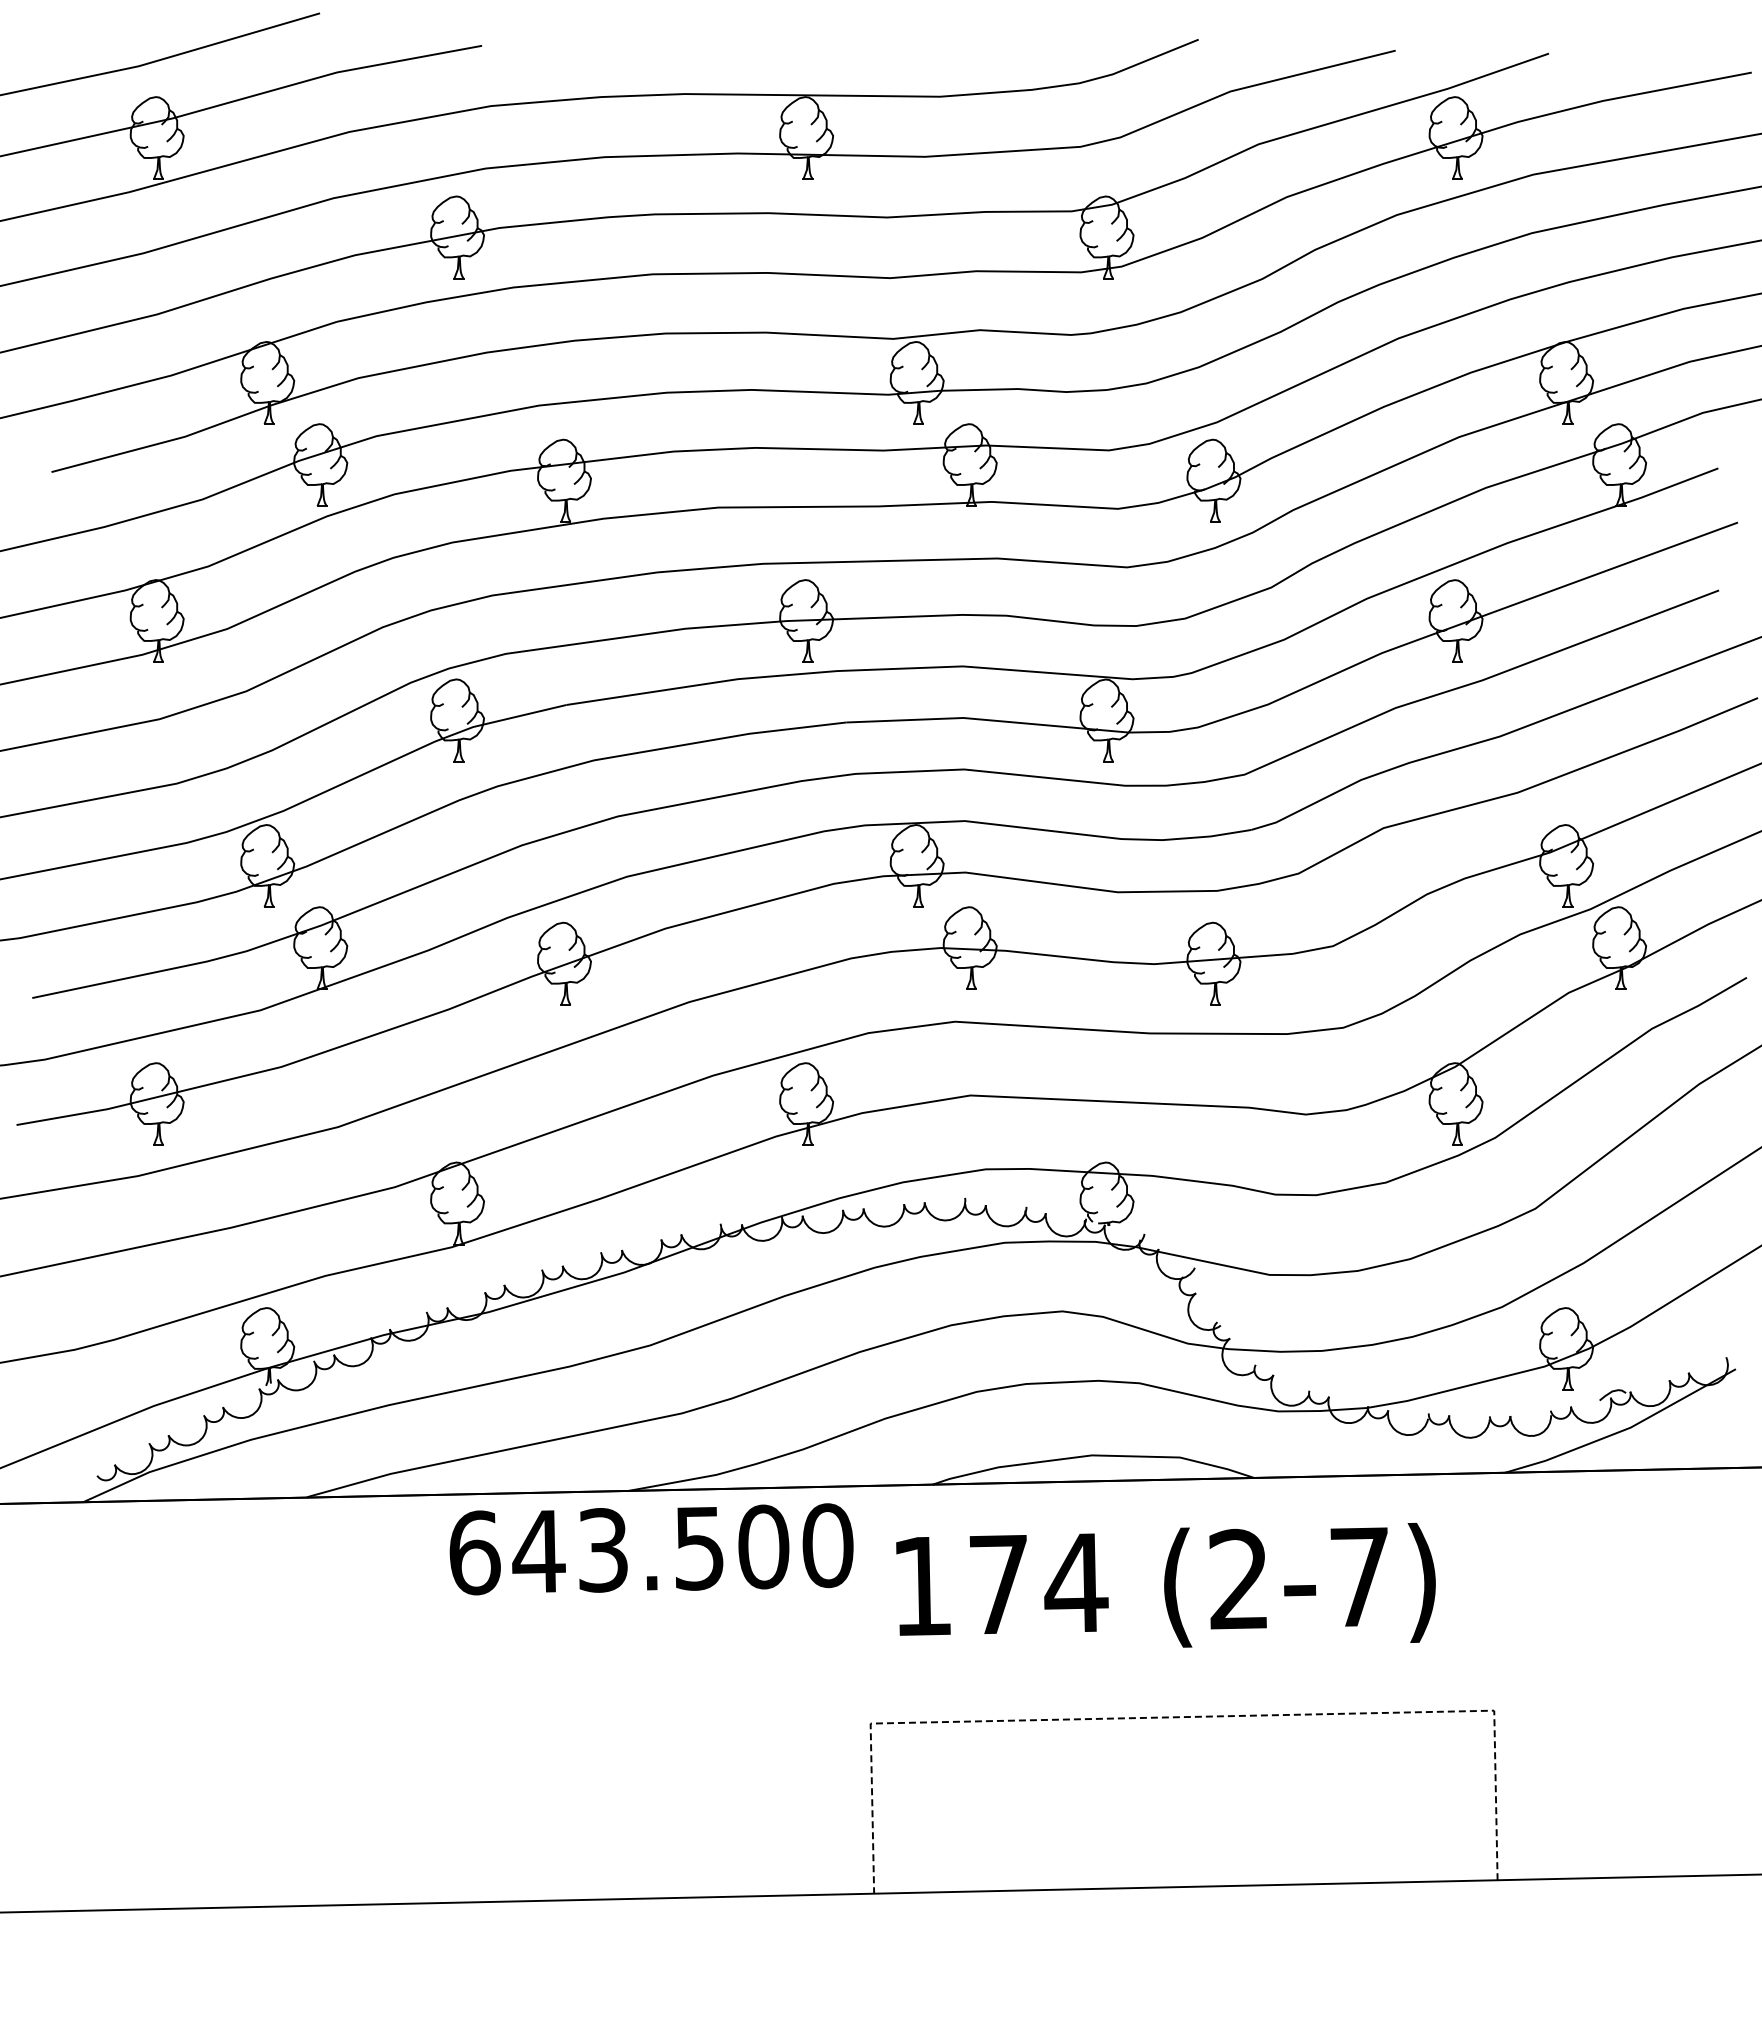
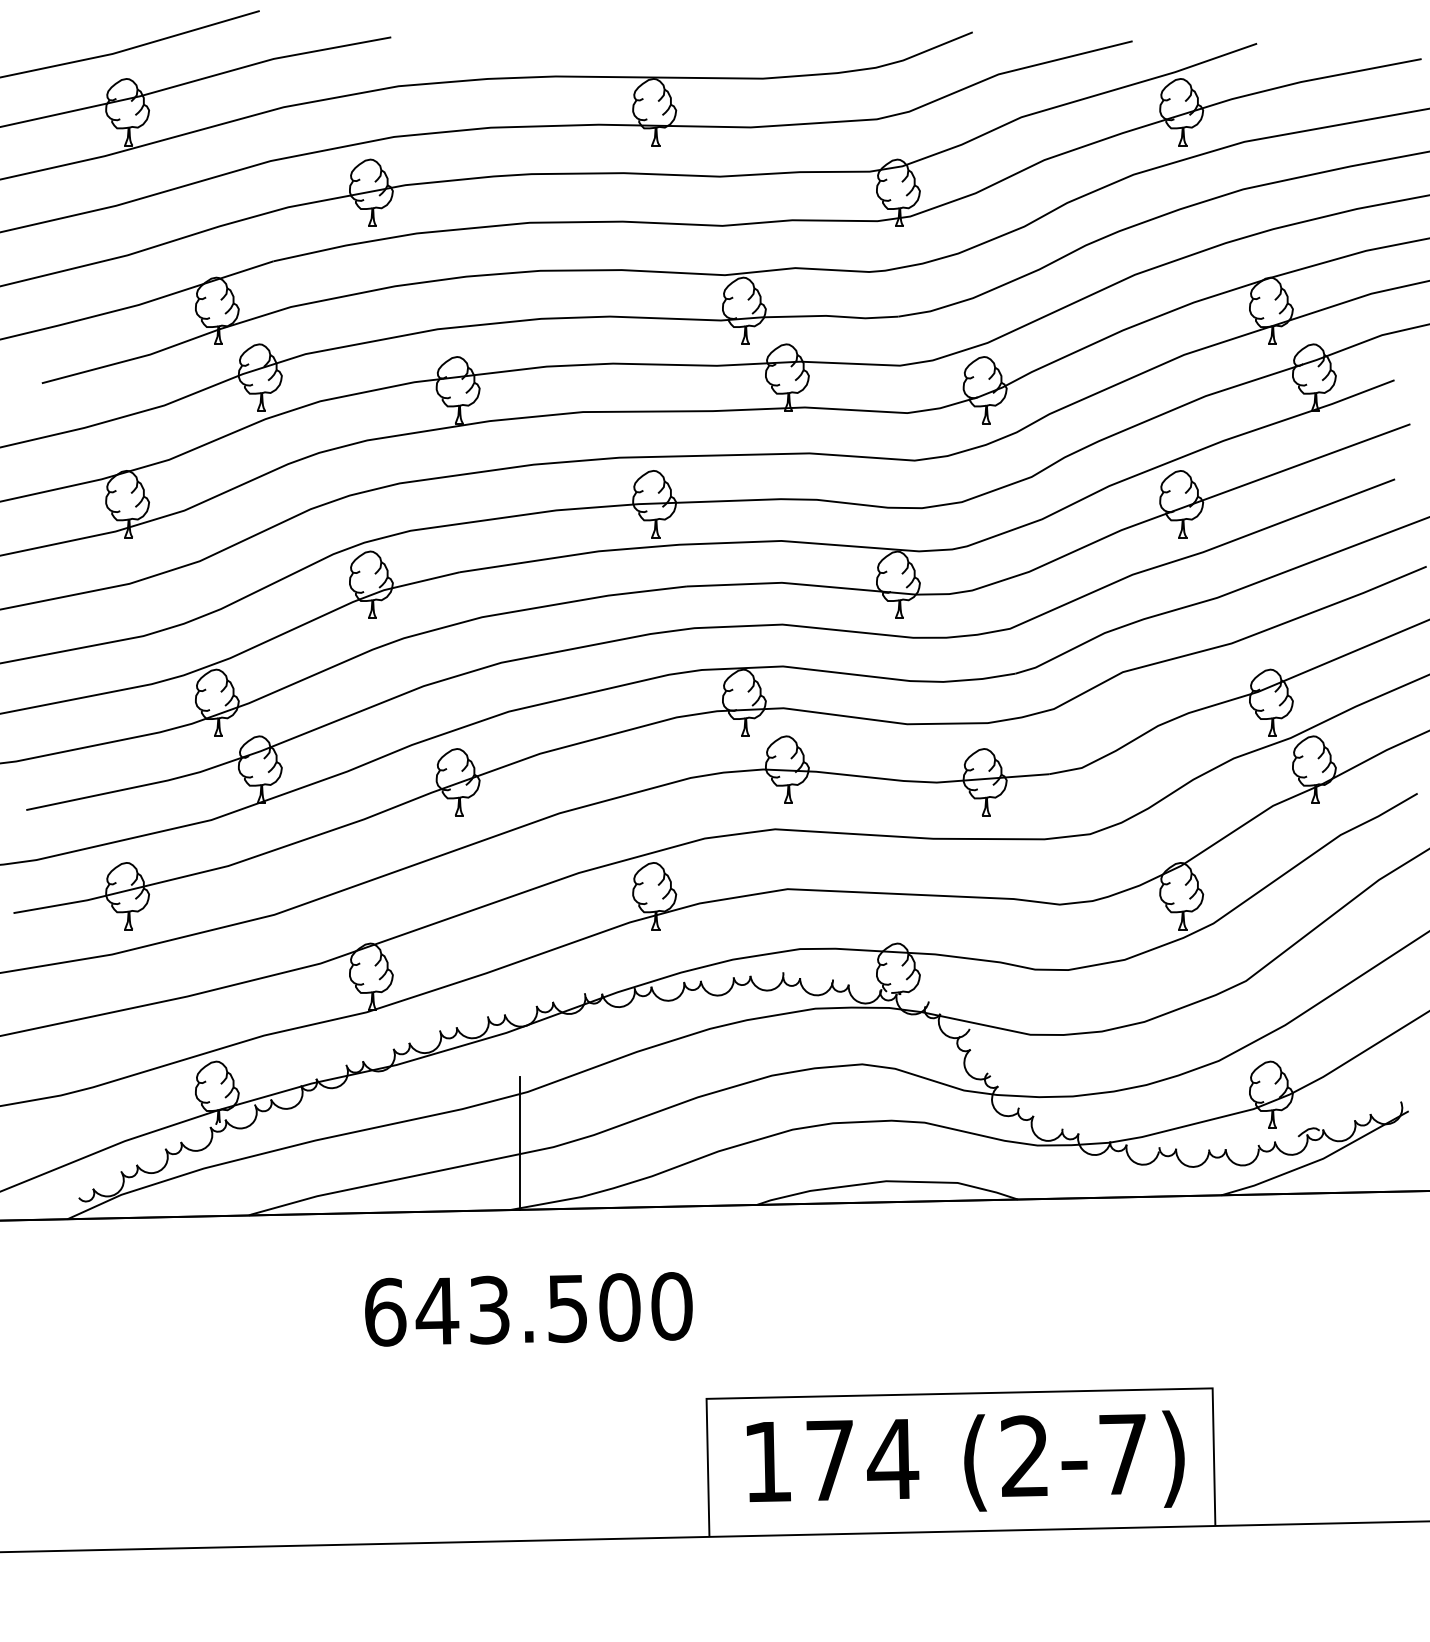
line: (641, 1408) -> (520, 1143), added
text: (651, 1549) -> (528, 1309), moved
text: (1165, 1584) -> (965, 1460), moved
line: (1181, 1717) -> (958, 1393), dashed -> solid

